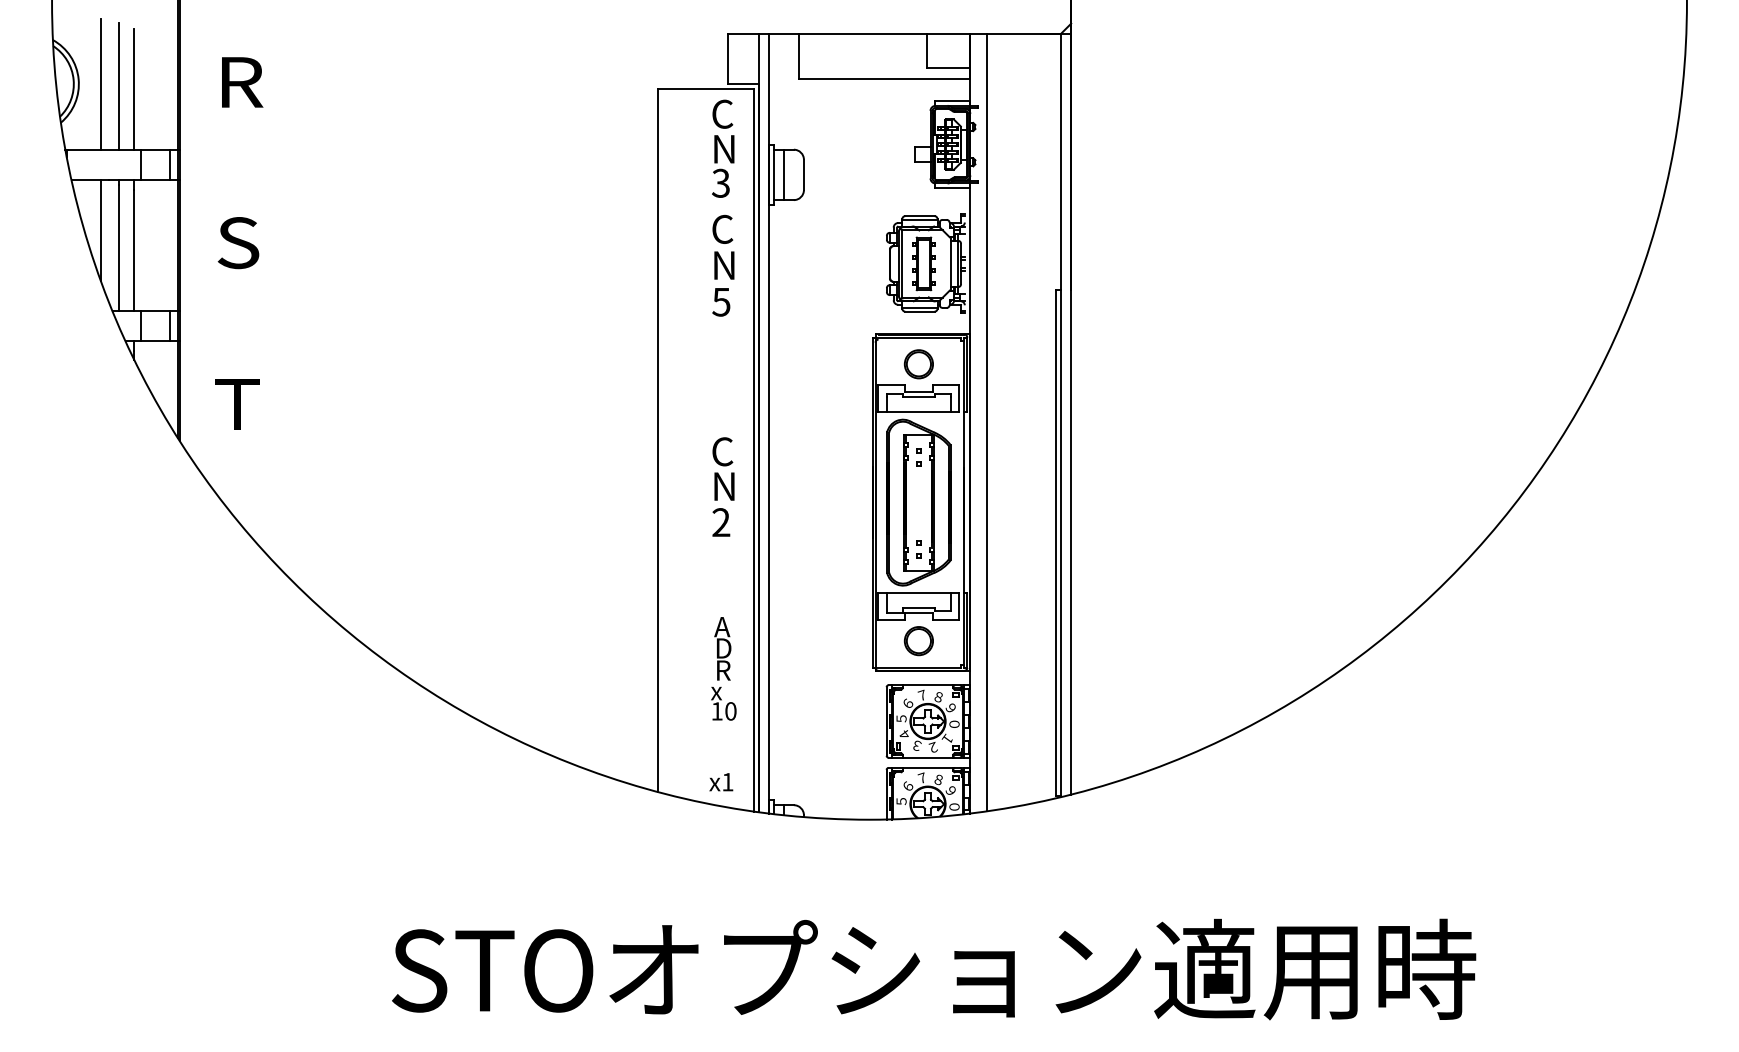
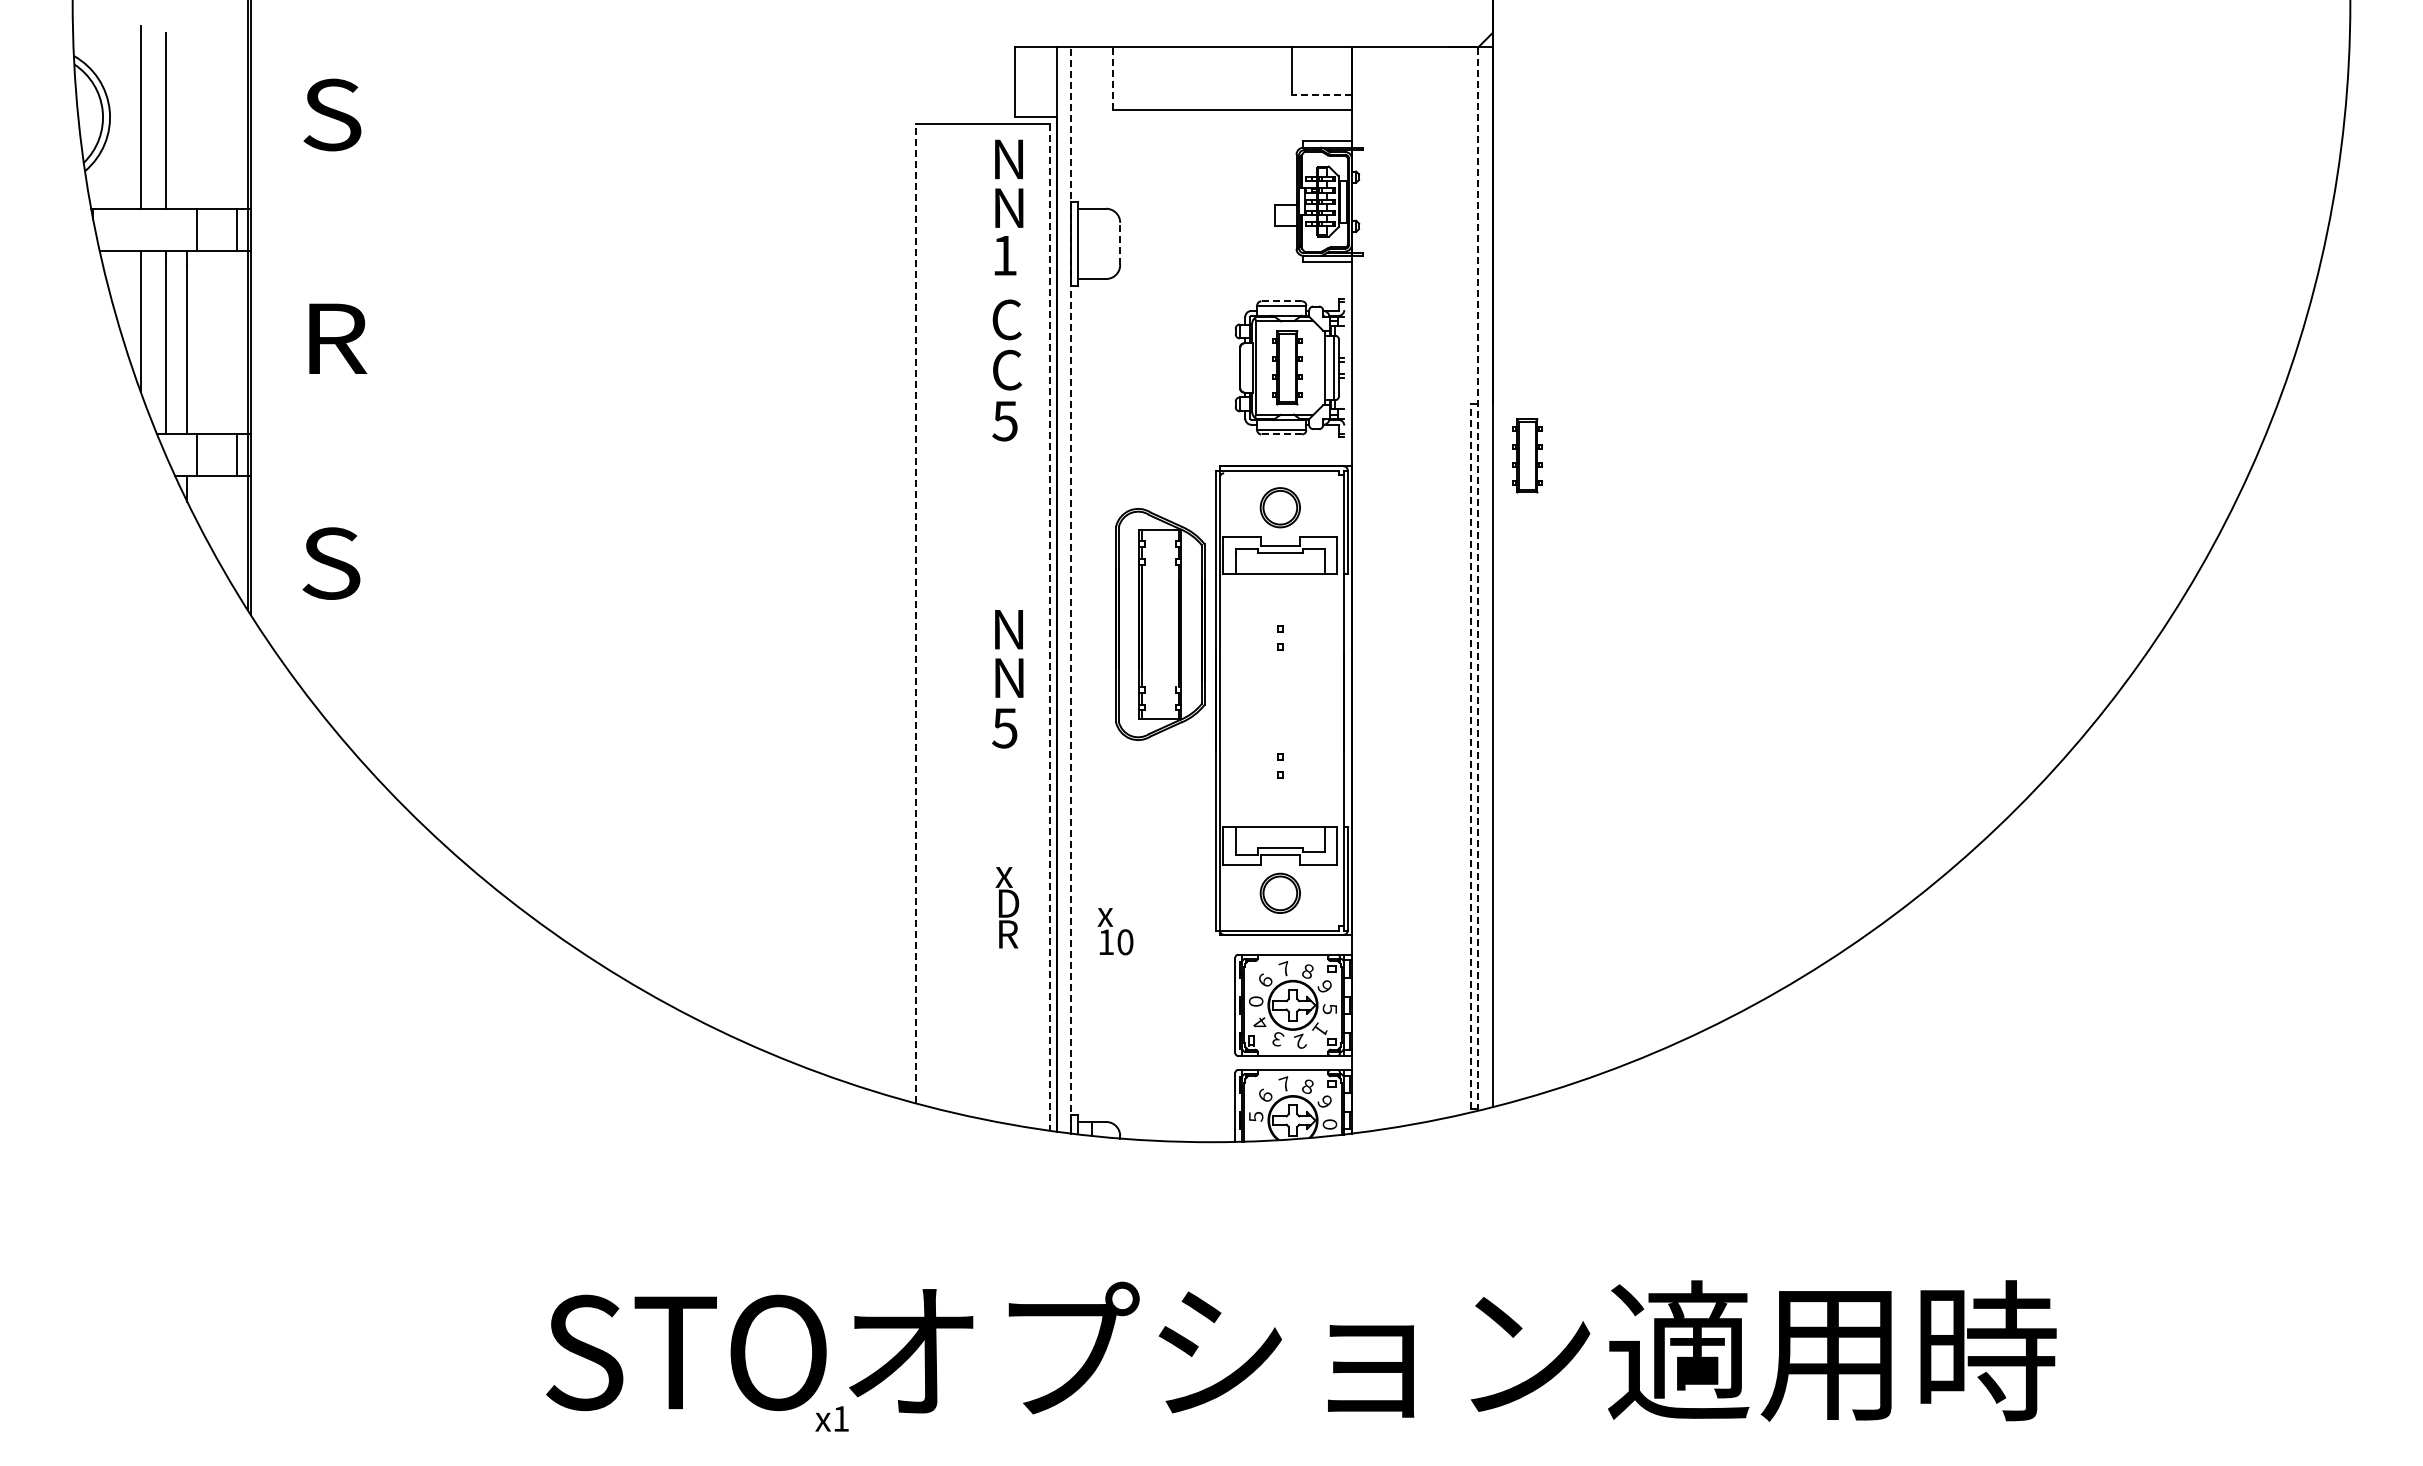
line: (799, 56) -> (1113, 78), solid -> dashed
line: (948, 67) -> (1321, 94), solid -> dashed
text: (240, 82) -> (335, 114), R -> S
line: (134, 89) -> (187, 124), removed
text: (723, 114) -> (1007, 159), C -> N
line: (784, 174) -> (1092, 243), removed
line: (804, 174) -> (1120, 243), solid -> dashed
text: (720, 183) -> (1003, 255), 3 -> 1
line: (919, 216) -> (1281, 301), solid -> dashed
text: (240, 242) -> (335, 338), S -> R
text: (723, 265) -> (1008, 369), N -> C
line: (919, 311) -> (1281, 434), solid -> dashed
part: (1096, 326) -> (1527, 455), added
text: (237, 404) -> (330, 563), T -> S
line: (1061, 415) -> (1478, 578), solid -> dashed
line: (769, 422) -> (1071, 589), solid -> dashed
line: (986, 422) -> (1374, 588), removed
line: (657, 440) -> (916, 613), solid -> dashed
line: (753, 450) -> (1049, 628), solid -> dashed
text: (723, 451) -> (1007, 629), C -> N
part: (919, 502) -> (1160, 624), moved
text: (720, 522) -> (1004, 728), 2 -> 5
line: (1056, 542) -> (1471, 756), solid -> dashed
text: (722, 626) -> (1006, 873), A -> x
text: (723, 703) -> (1115, 931), moved
text: (901, 718) -> (1256, 1001), ５ -> ０
text: (954, 724) -> (1329, 1009), ０ -> ５
text: (720, 781) -> (831, 1418), moved

